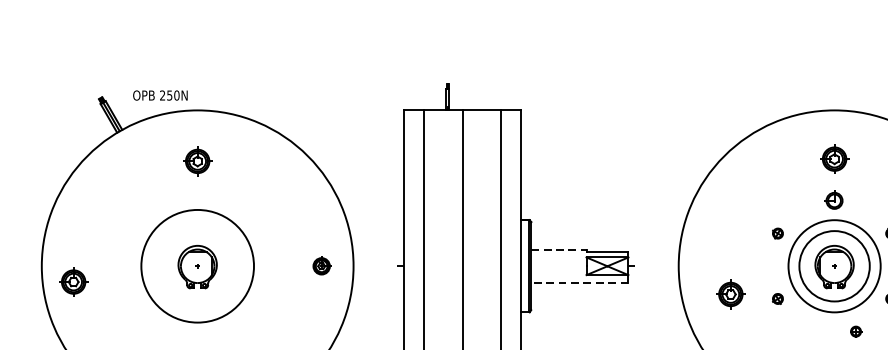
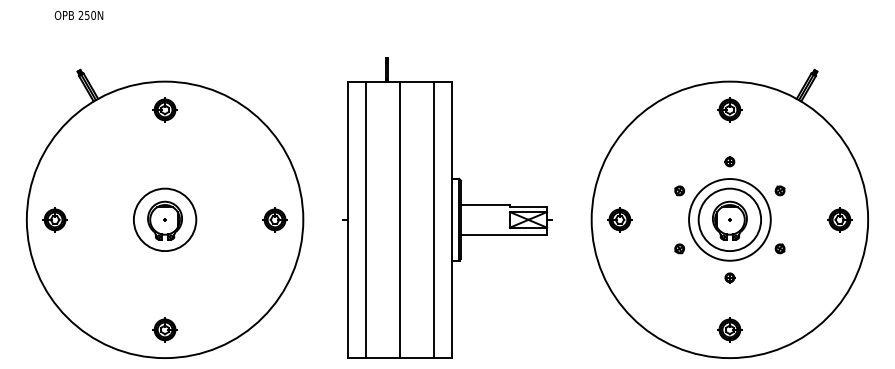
text: (159, 95) -> (78, 15), moved
part: (834, 158) -> (729, 109), moved
part: (197, 160) -> (164, 109), moved
part: (834, 200) -> (729, 161), size x0.62
line: (558, 250) -> (485, 205), dashed -> solid
circle: (197, 265) -> (164, 219), size x0.62
part: (321, 265) -> (274, 219), size x1.43
part: (72, 281) -> (54, 219), moved
line: (579, 282) -> (503, 234), dashed -> solid
part: (730, 294) -> (619, 219), moved
part: (855, 331) -> (729, 277), moved

